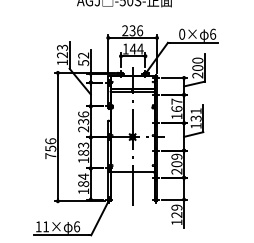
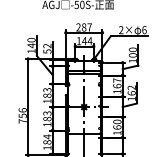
text: (136, 30) -> (87, 27), 236 -> 287
text: (182, 34) -> (121, 30), 0× -> 2×
text: (62, 51) -> (31, 42), 123 -> 140
text: (197, 75) -> (132, 60), 200 -> 100
text: (195, 114) -> (131, 90), 131 -> 162
text: (83, 121) -> (47, 95), 236 -> 183
text: (176, 163) -> (117, 126), 209 -> 160

